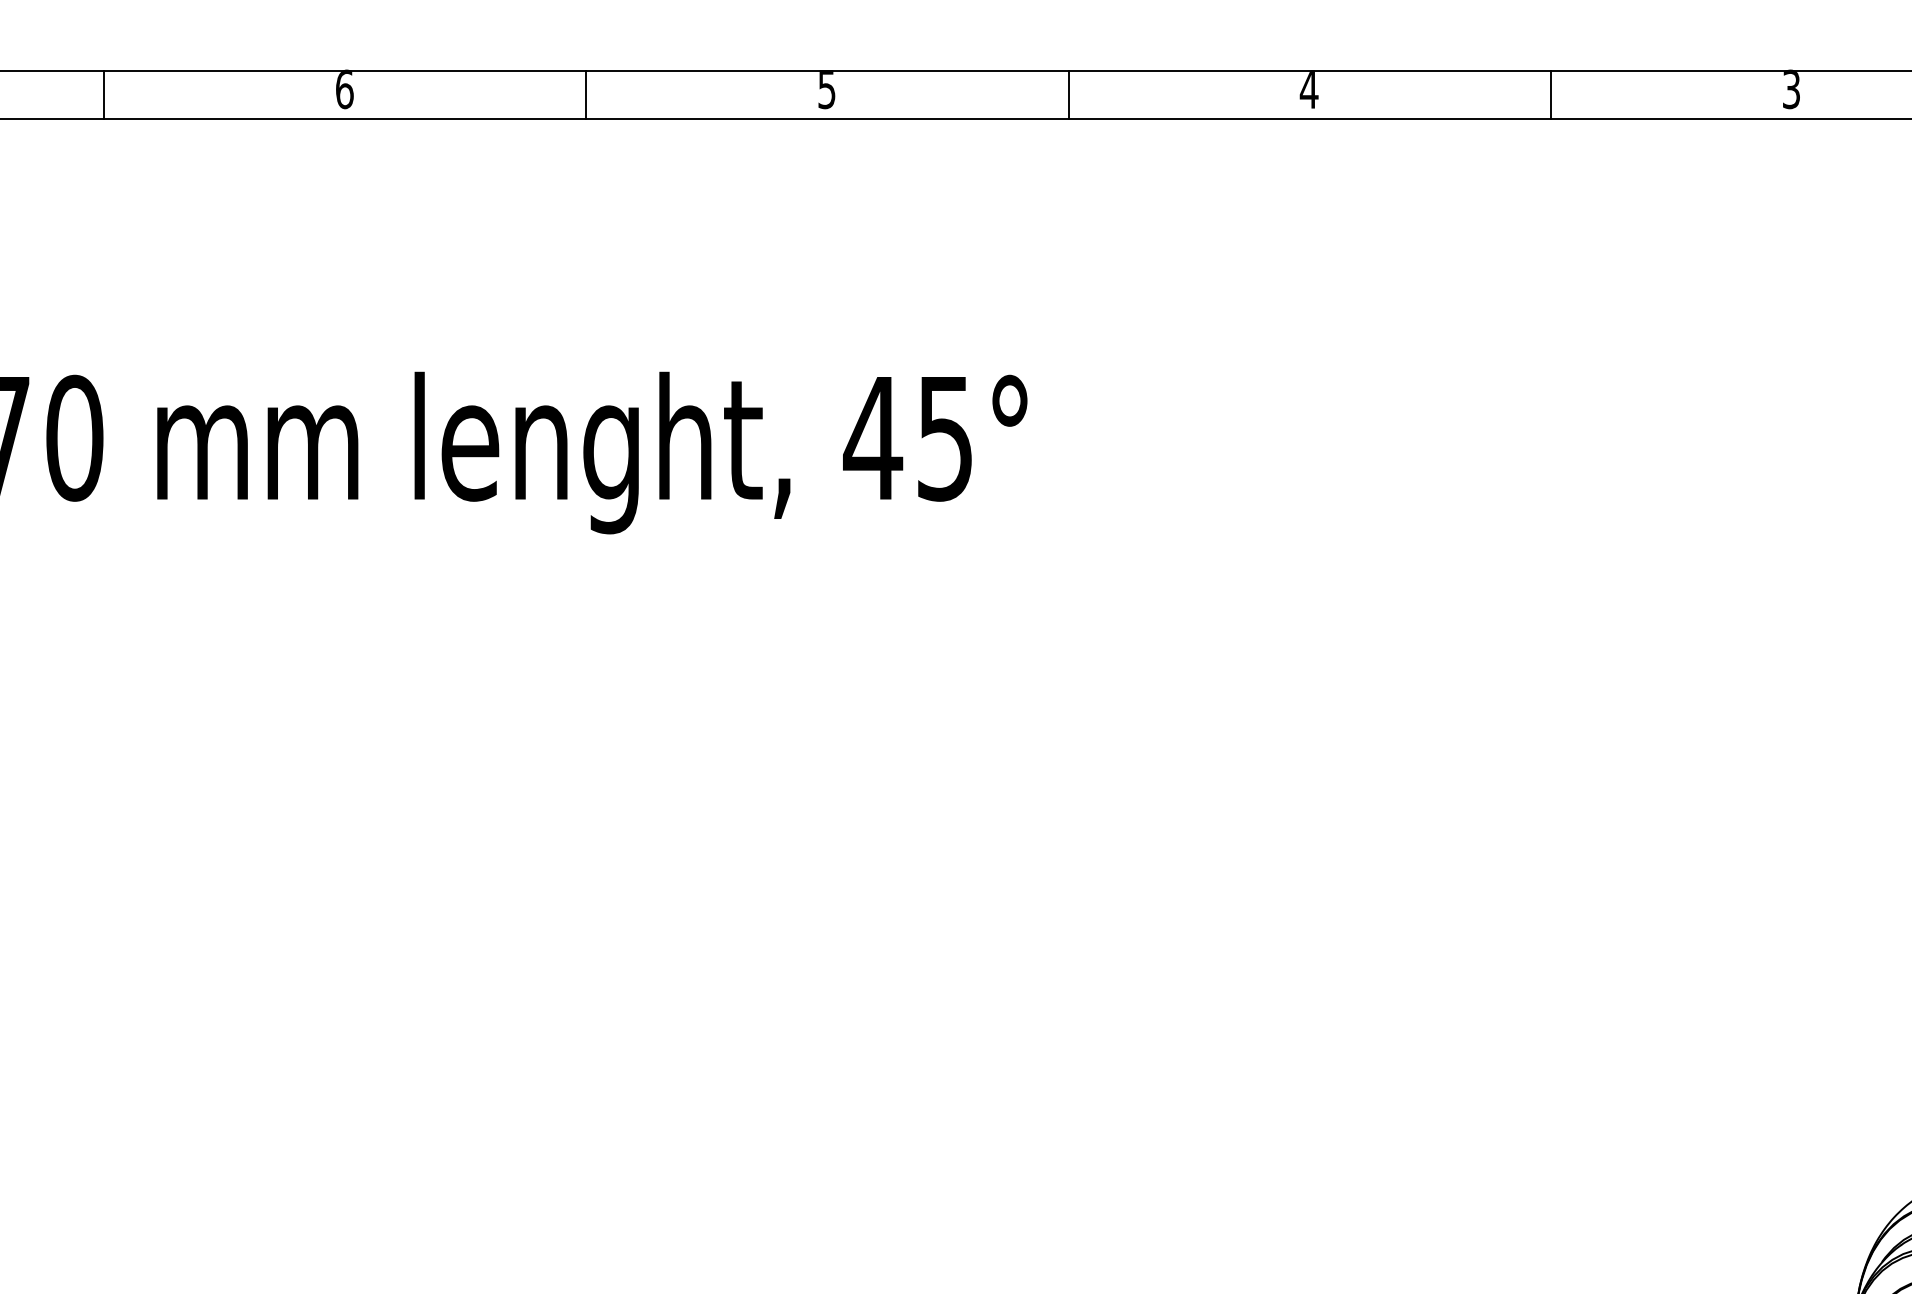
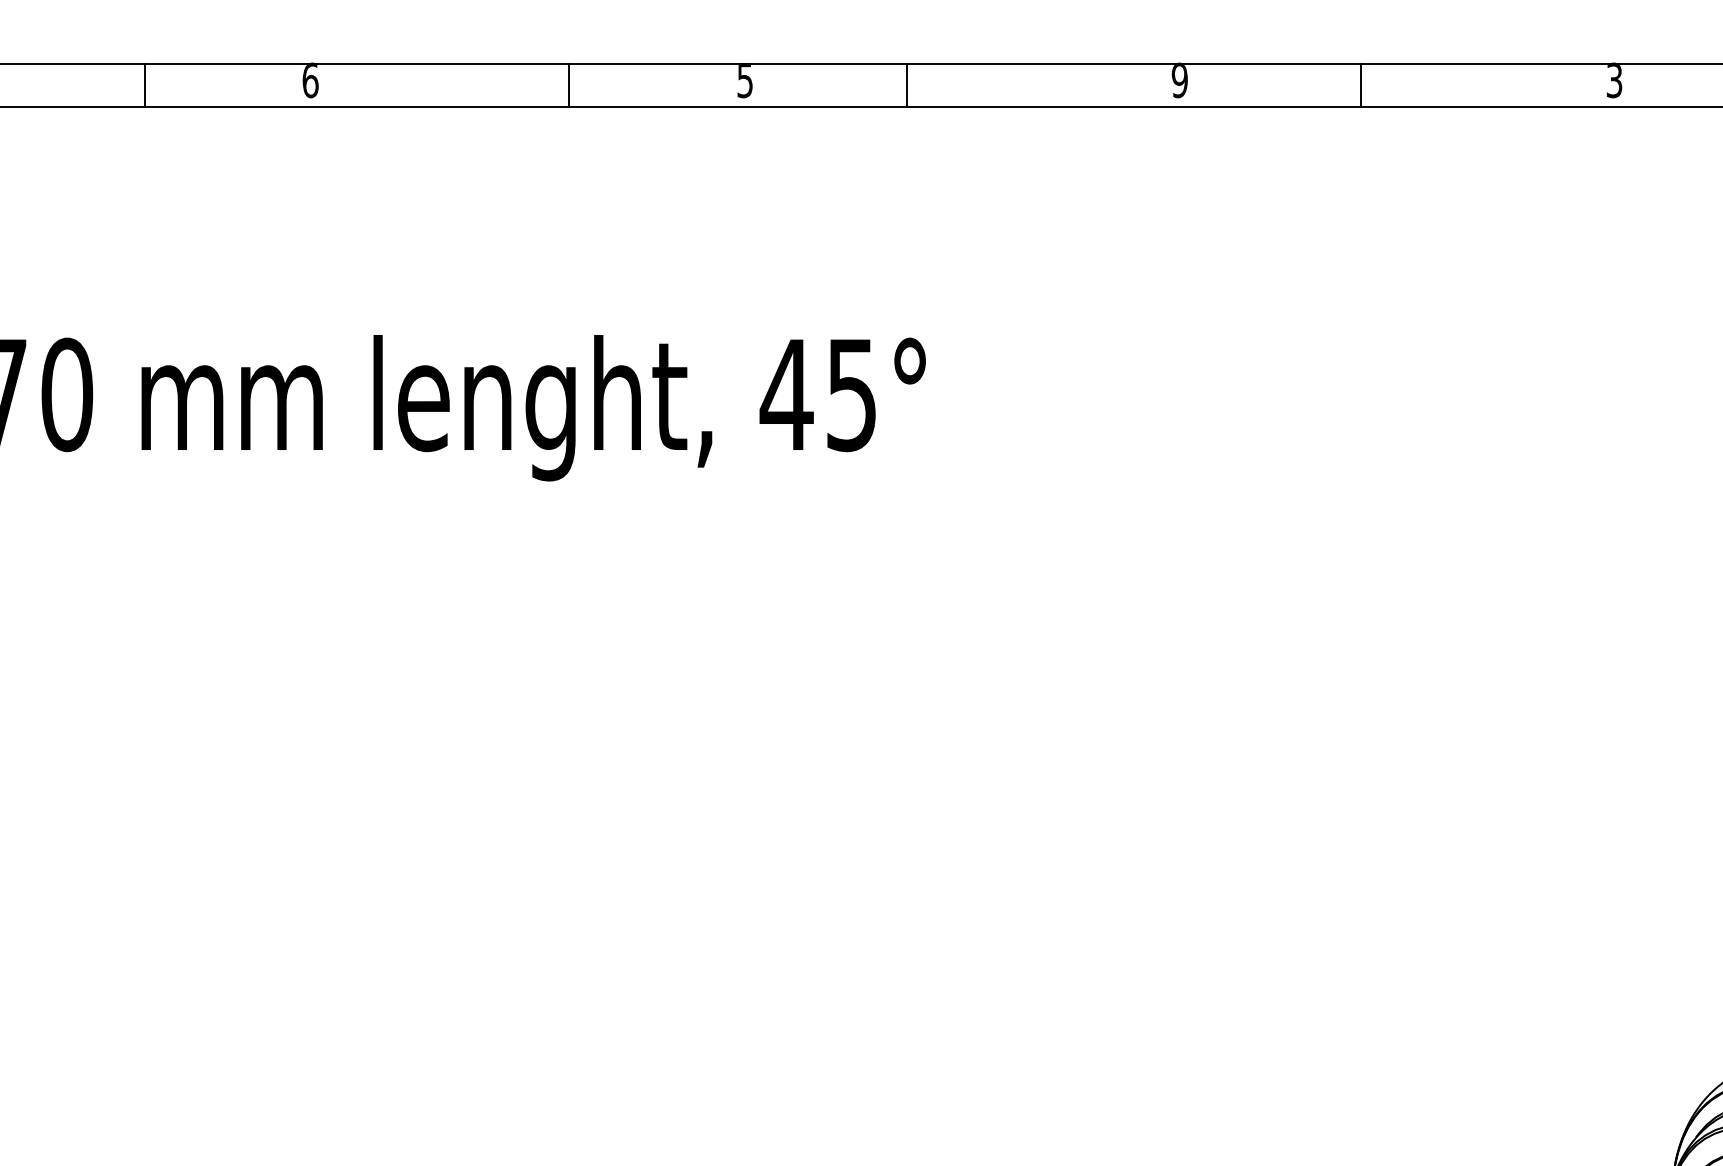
text: (1308, 89) -> (1179, 80), 4 -> 9
line: (104, 94) -> (145, 85), moved
line: (586, 94) -> (569, 85), moved
line: (1068, 94) -> (907, 85), moved
line: (1550, 94) -> (1360, 85), moved

